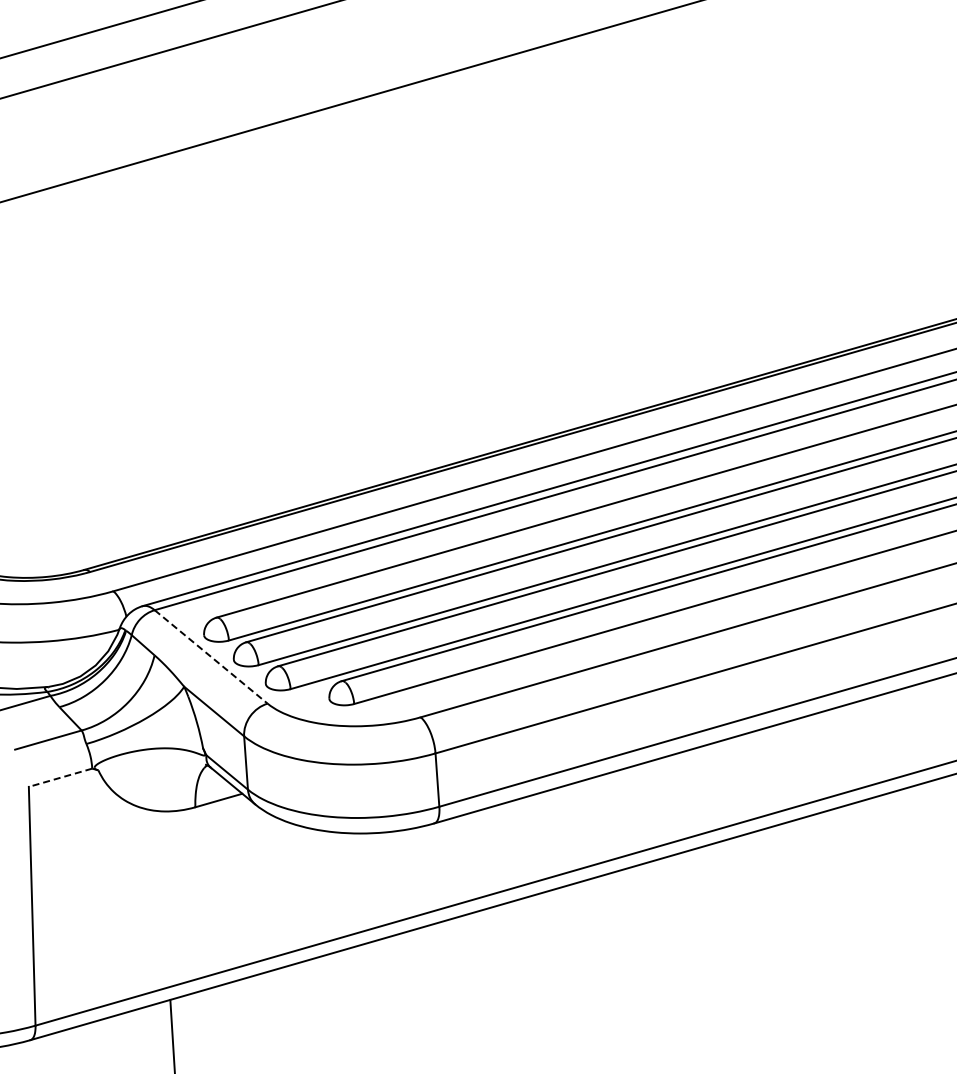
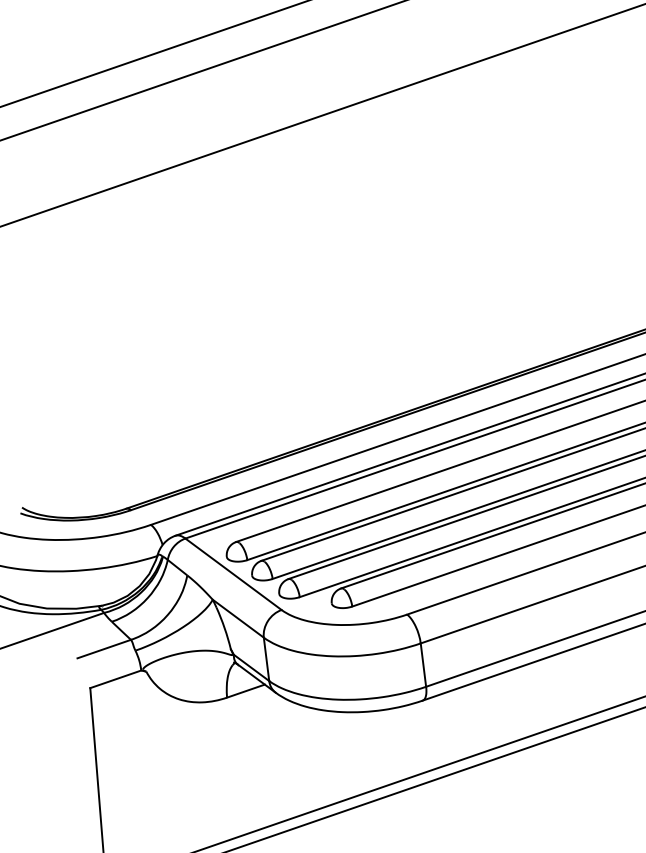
line: (211, 657) -> (233, 574), dashed -> solid
line: (60, 777) -> (115, 679), dashed -> solid

